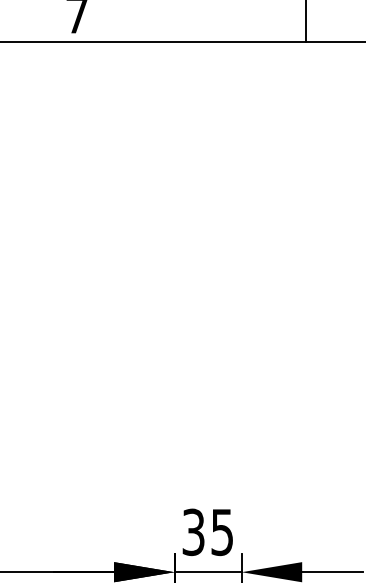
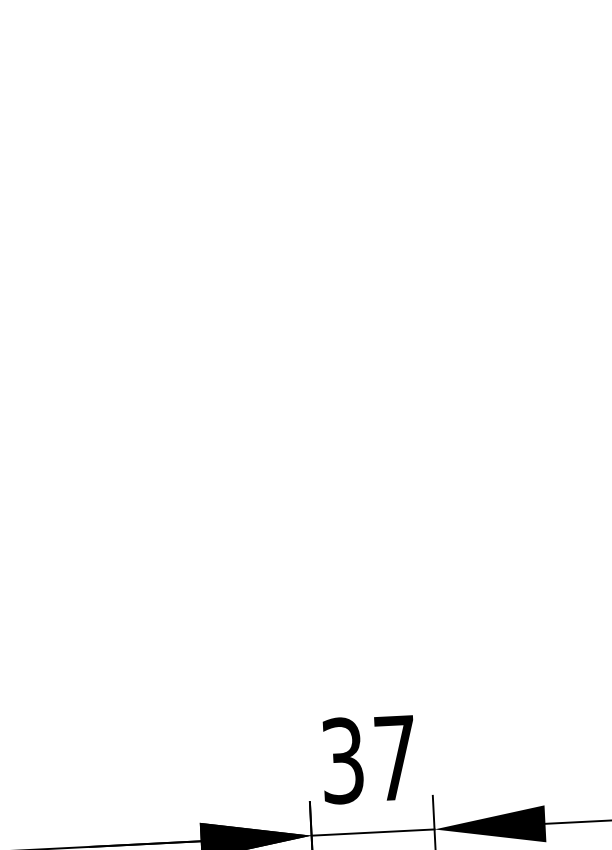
text: (221, 532) -> (393, 758), 35 -> 37

